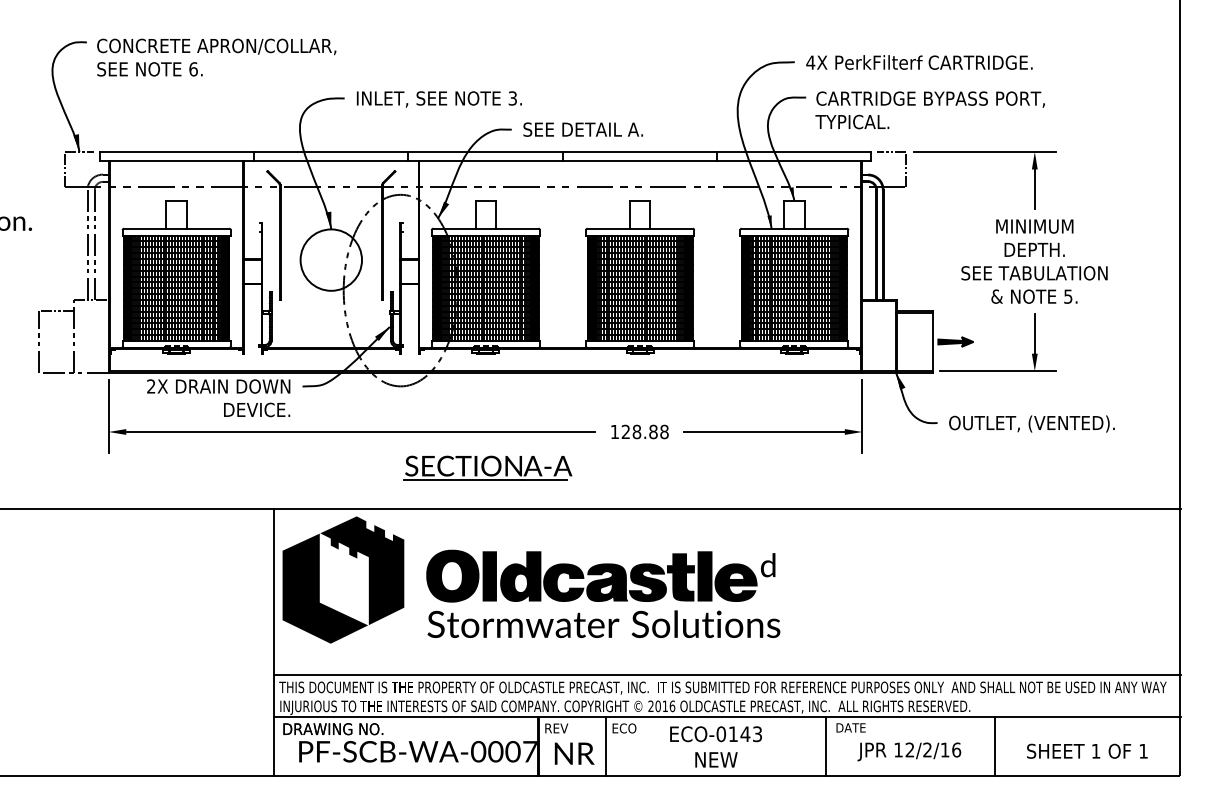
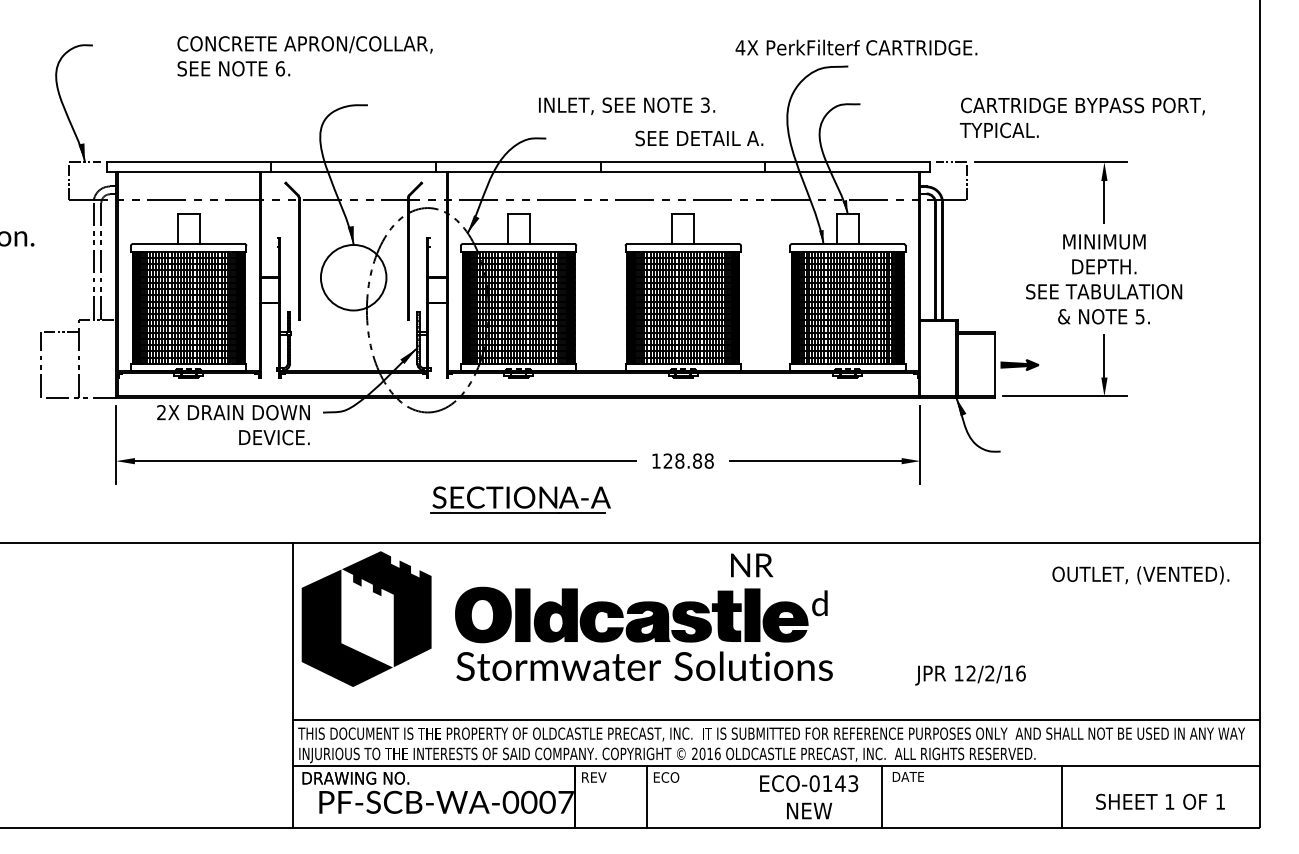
text: (216, 57) -> (304, 56), moved
text: (919, 62) -> (856, 47), moved
text: (439, 99) -> (627, 106), moved
text: (929, 110) -> (1081, 118), moved
text: (582, 129) -> (698, 138), moved
text: (1031, 423) -> (1140, 574), moved
text: (715, 746) -> (808, 796), moved
text: (909, 751) -> (970, 675), moved
text: (574, 753) -> (751, 565), moved

